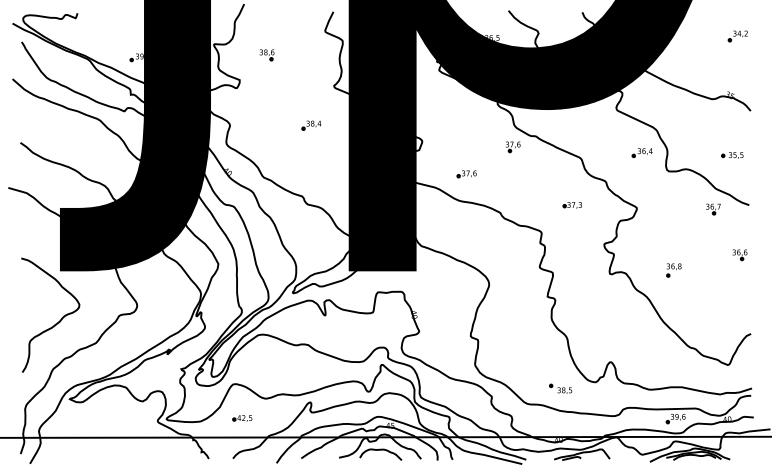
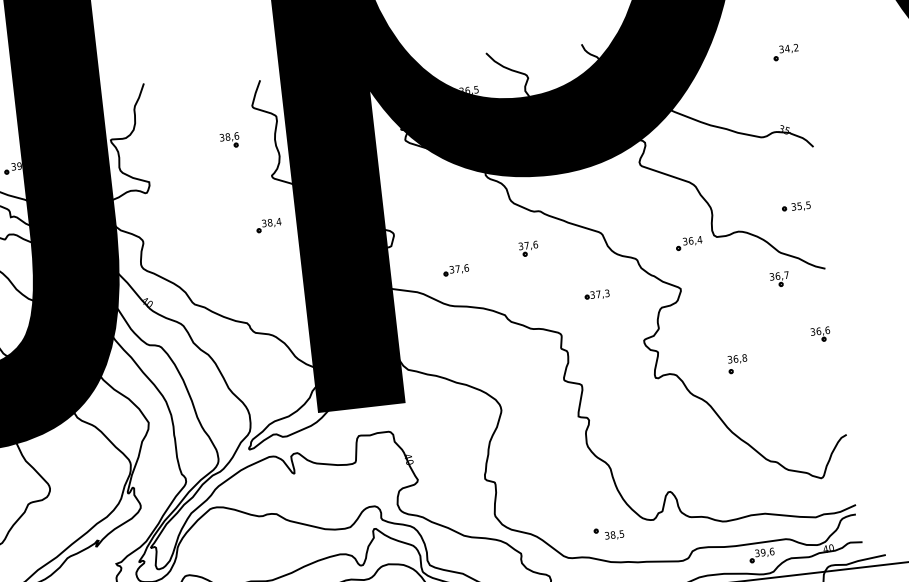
part: (266, 55) -> (229, 140), moved
part: (311, 125) -> (268, 225), moved
part: (513, 147) -> (529, 249), moved
part: (641, 153) -> (688, 244), moved

